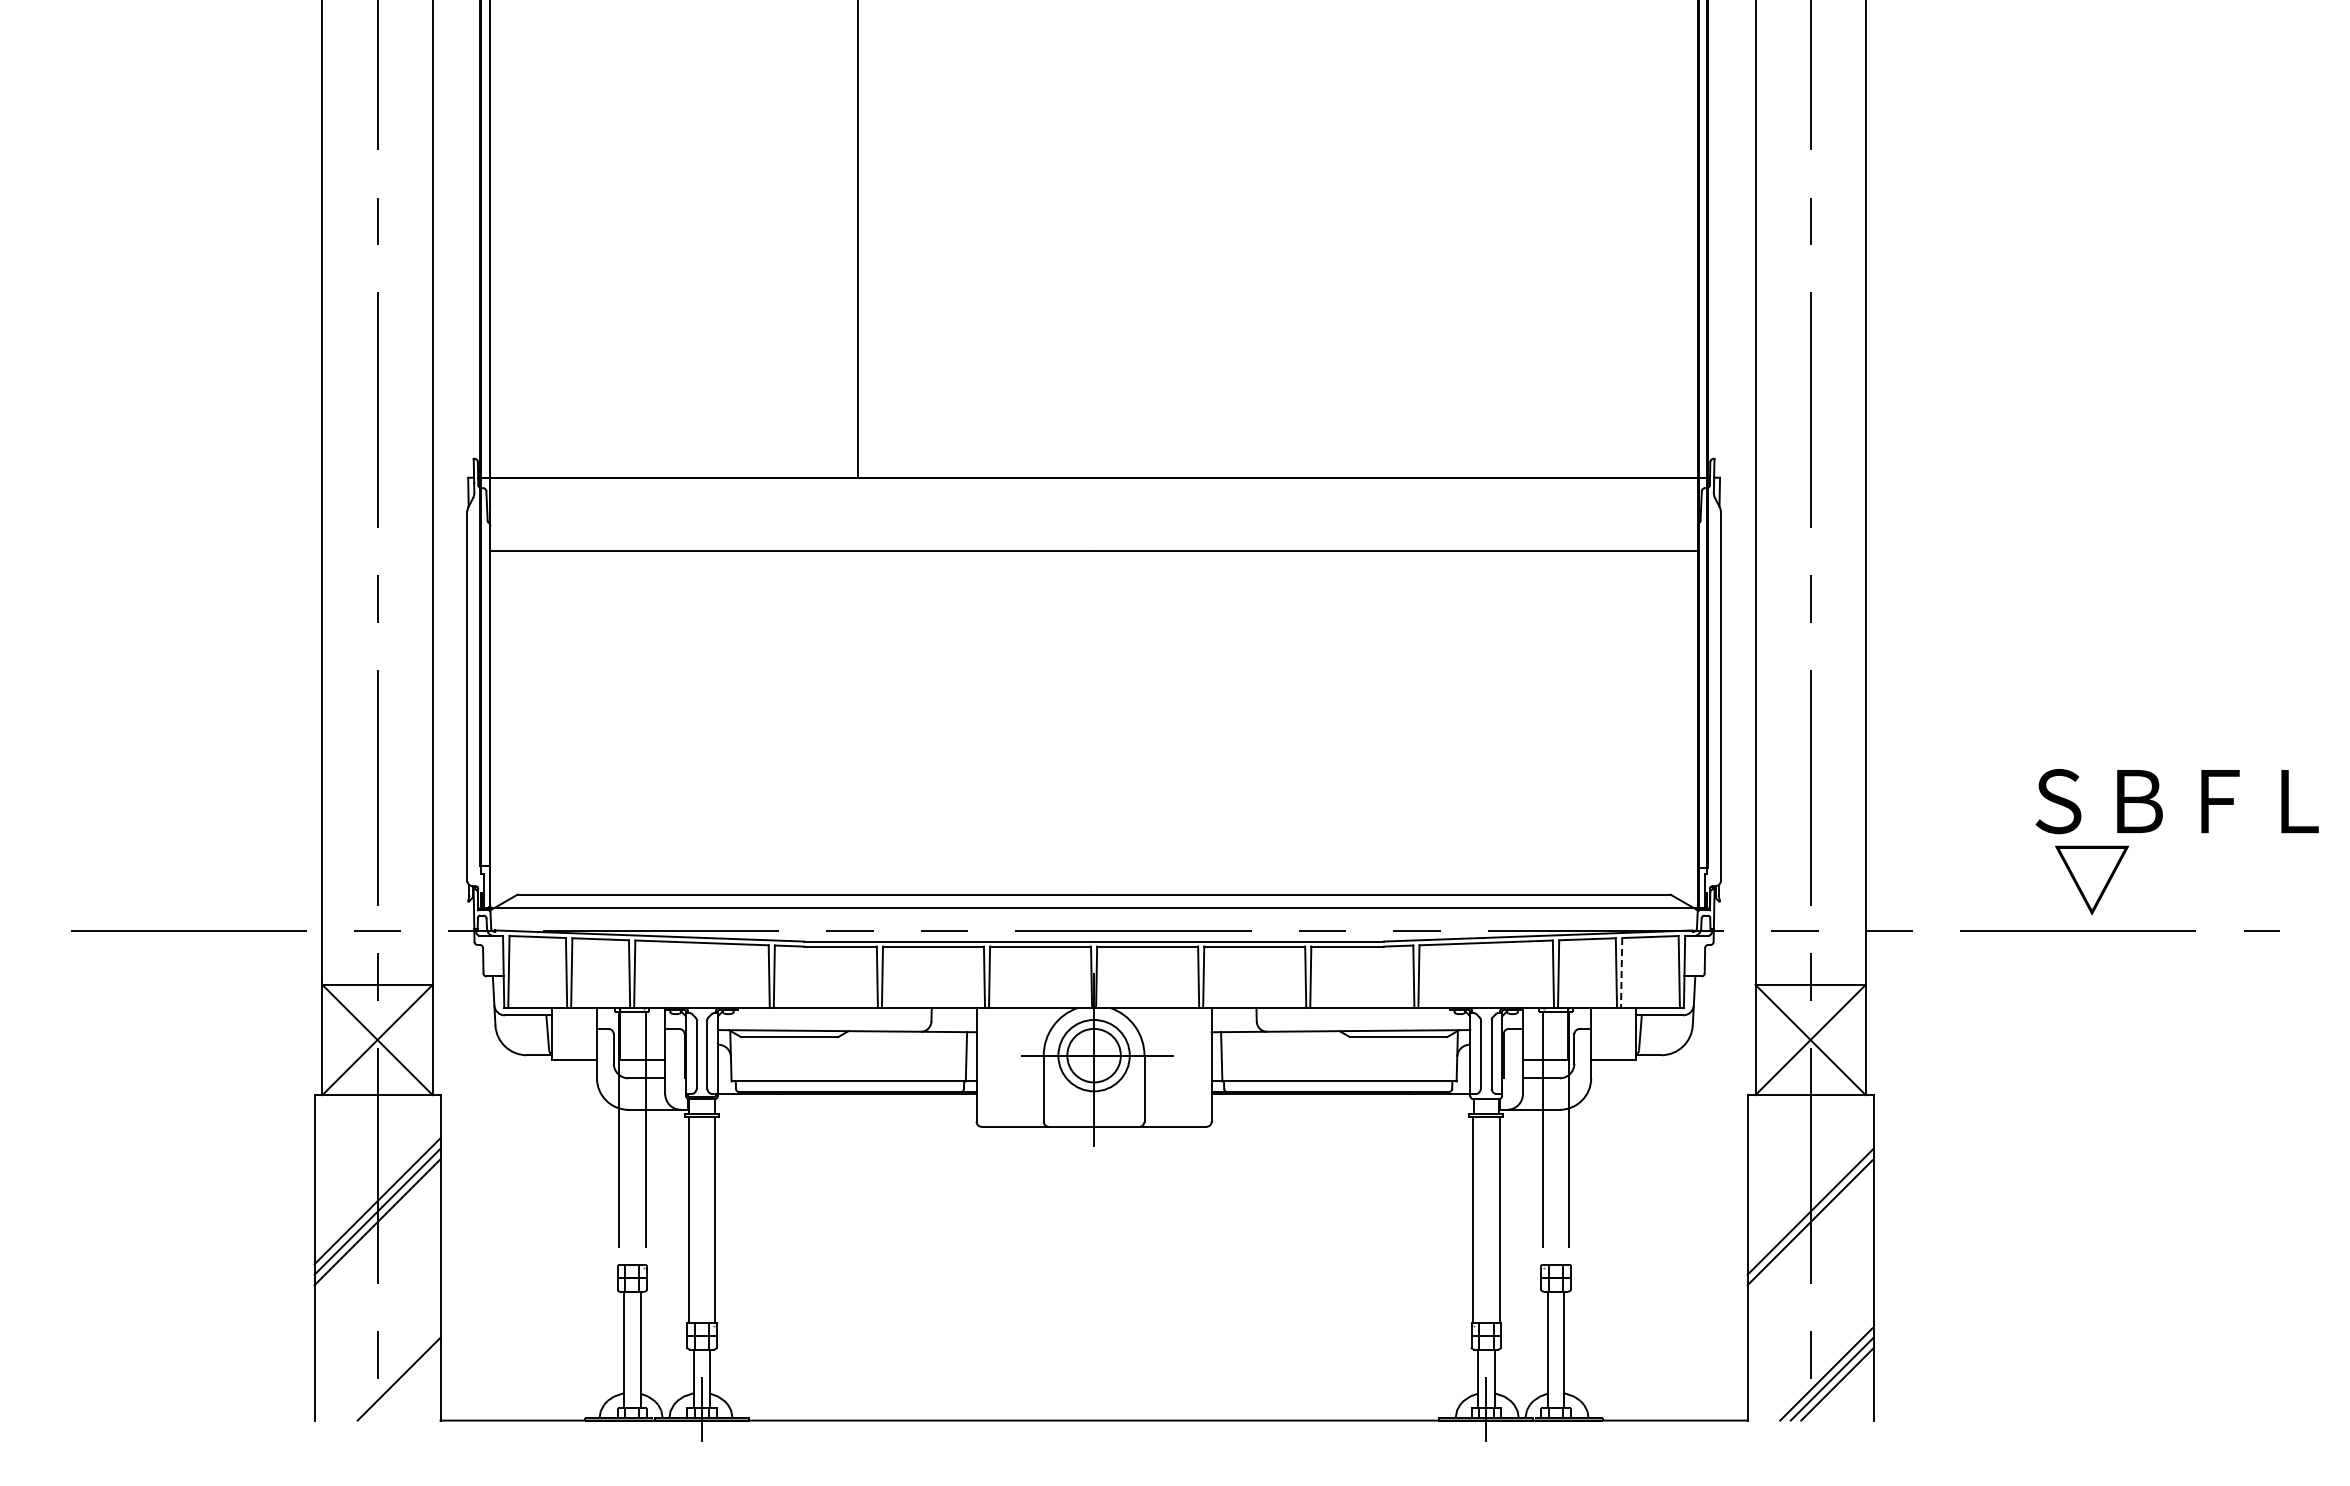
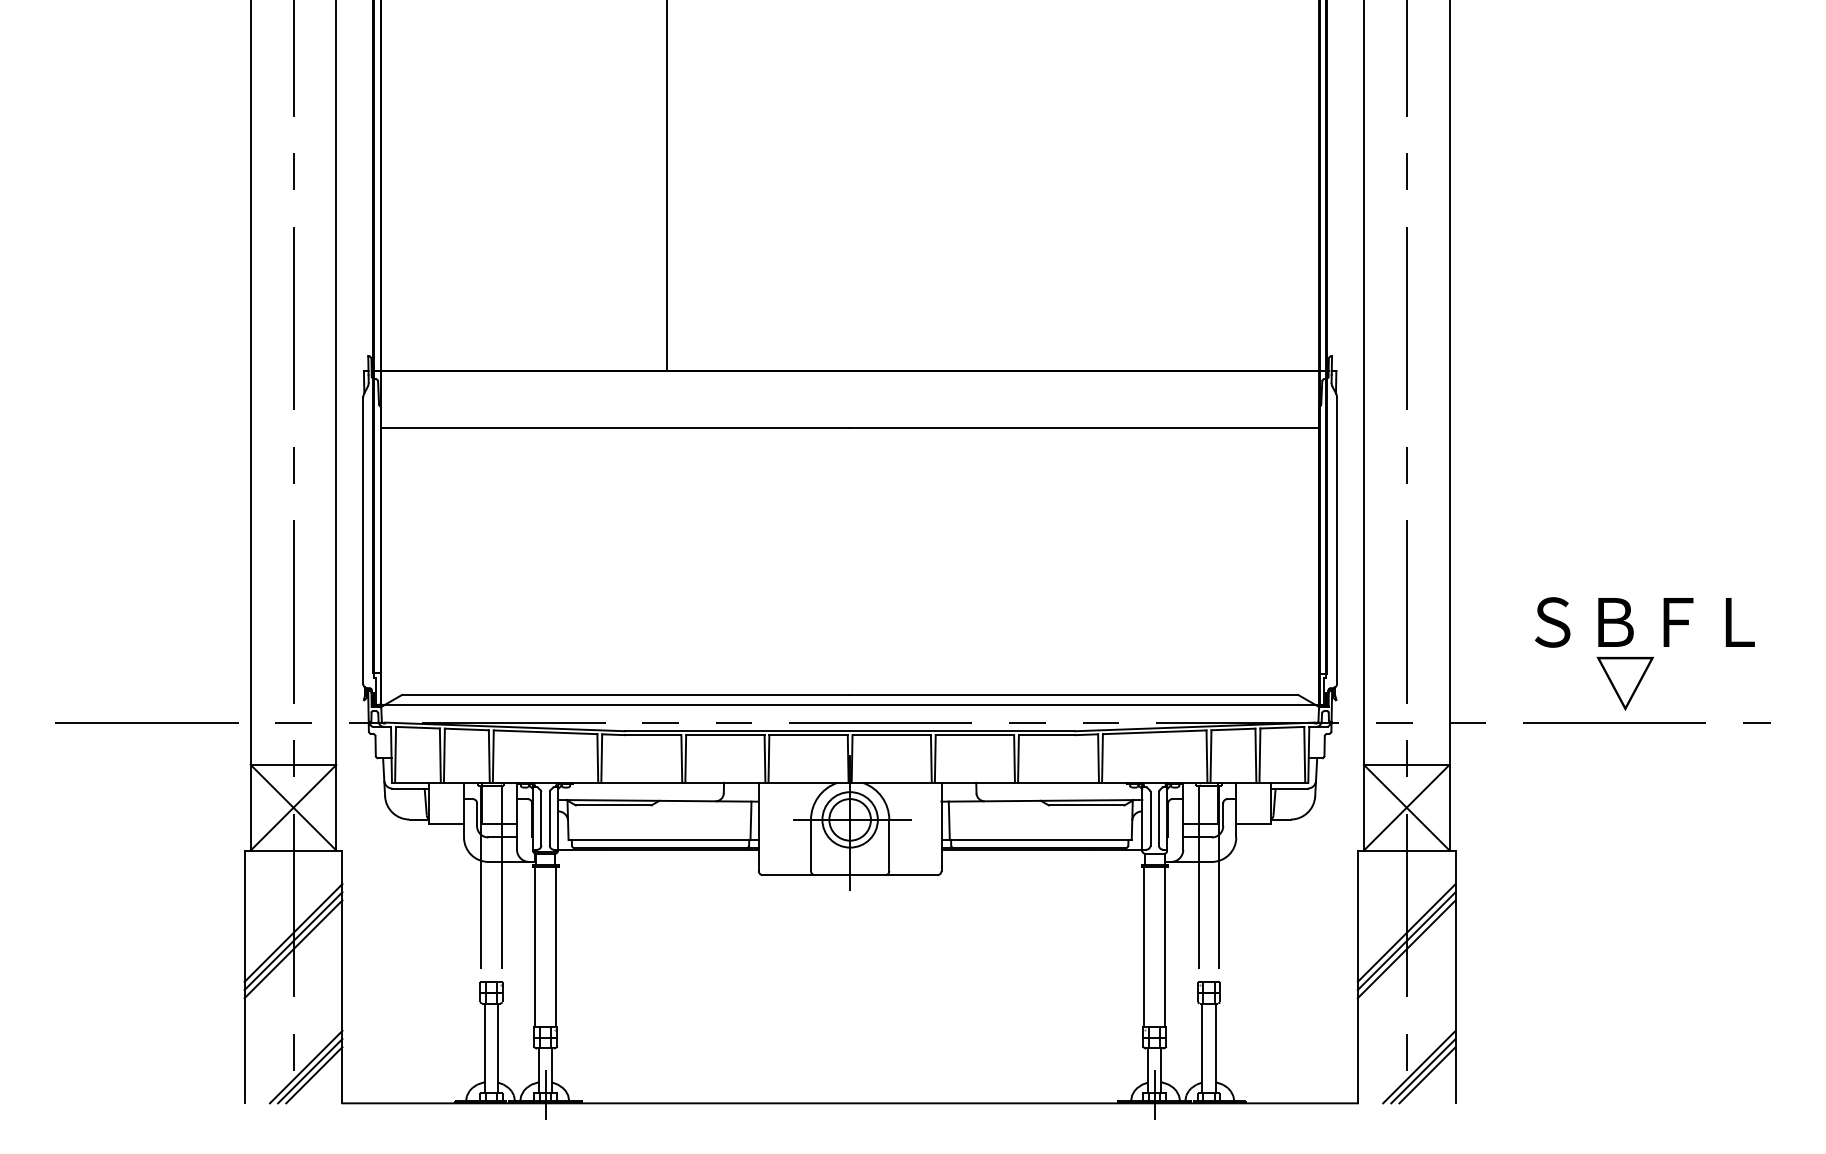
text: (2176, 801) -> (1644, 622), moved
line: (1621, 973) -> (1259, 756), dashed -> solid
line: (1810, 1201) -> (1406, 933), added
line: (393, 1373) -> (305, 1066), added
line: (404, 1384) -> (314, 1075), added

